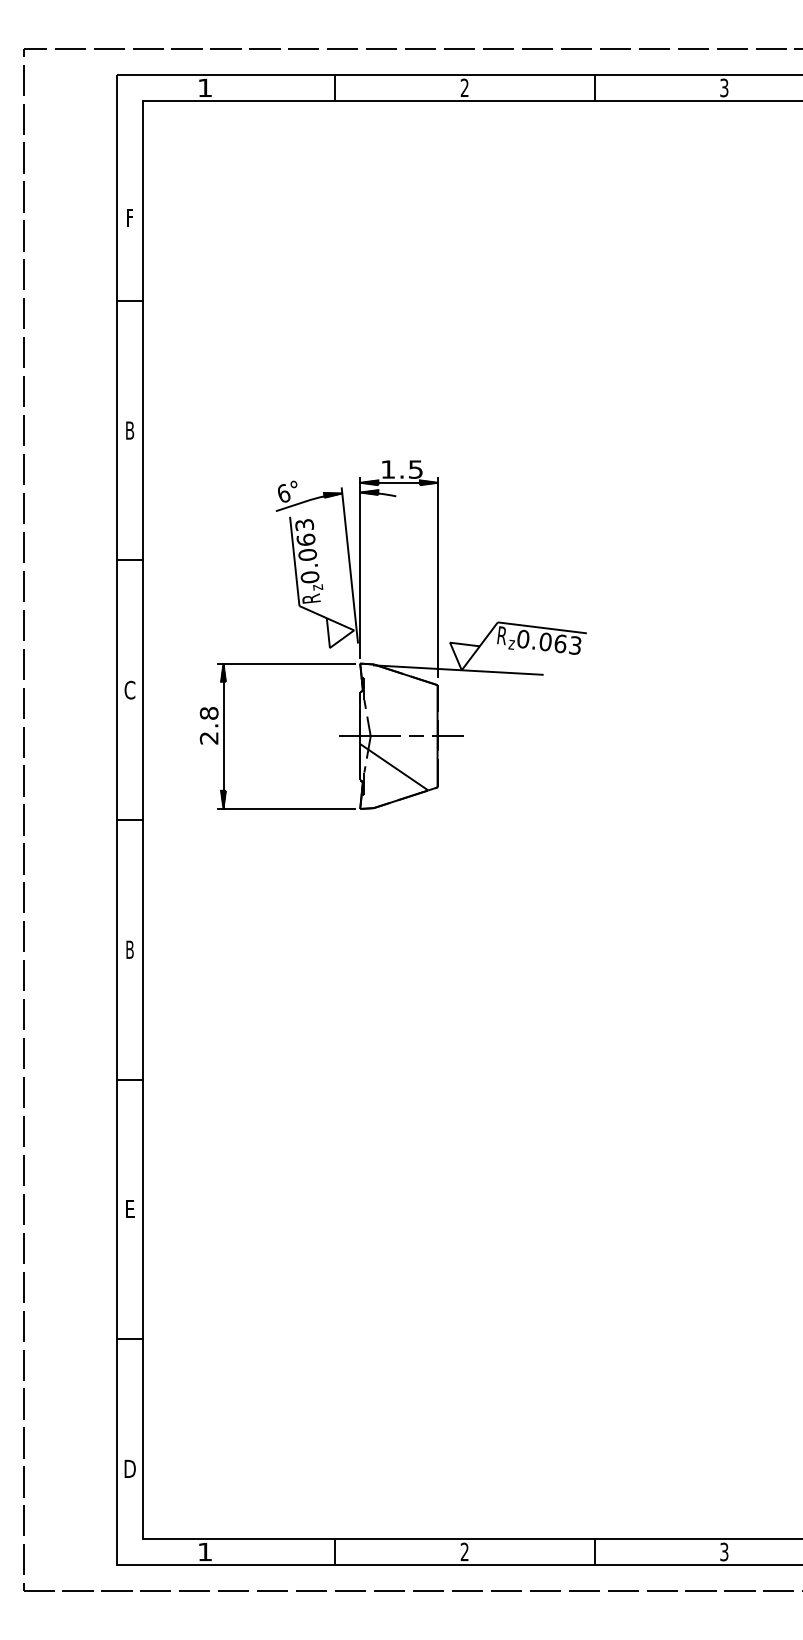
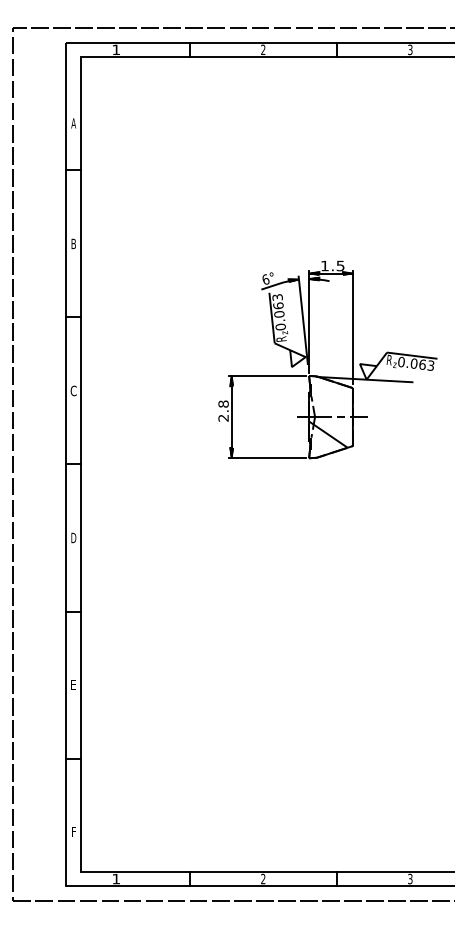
text: (129, 217) -> (73, 123), F -> A
part: (392, 664) -> (327, 376), moved
text: (129, 948) -> (73, 537), B -> D
text: (129, 1468) -> (73, 831), D -> F

